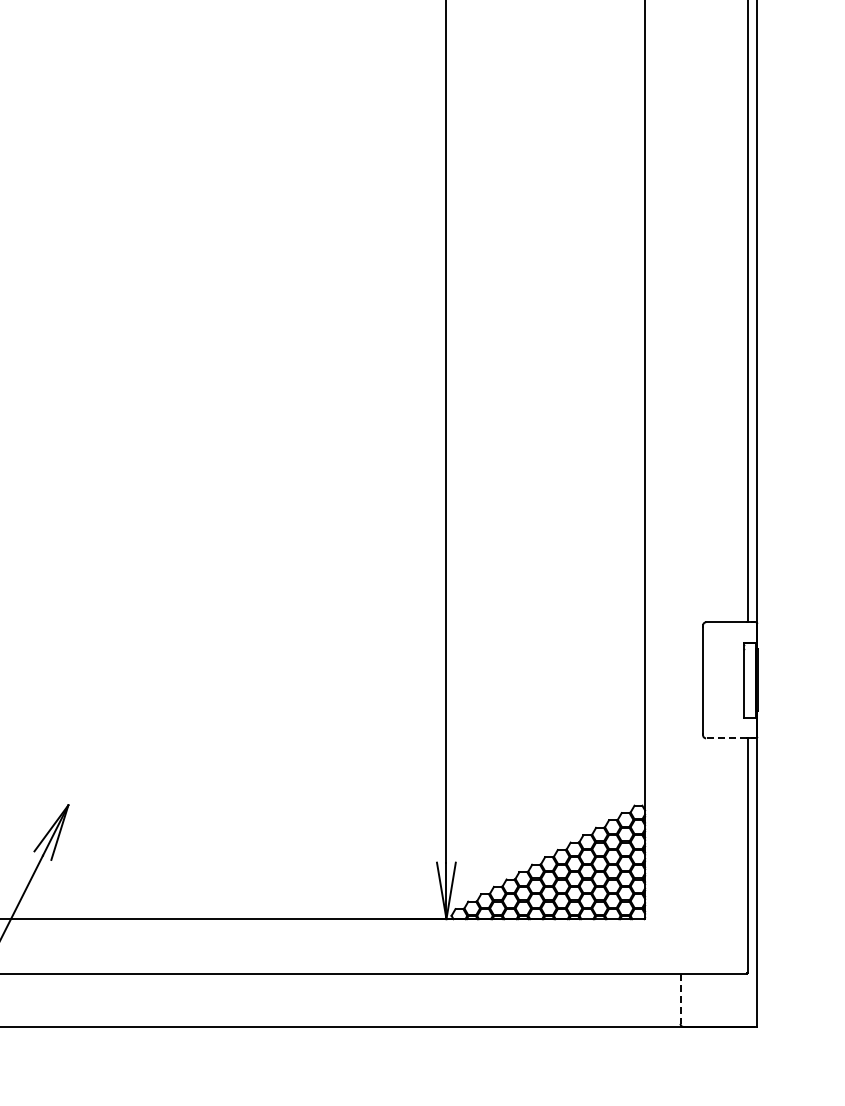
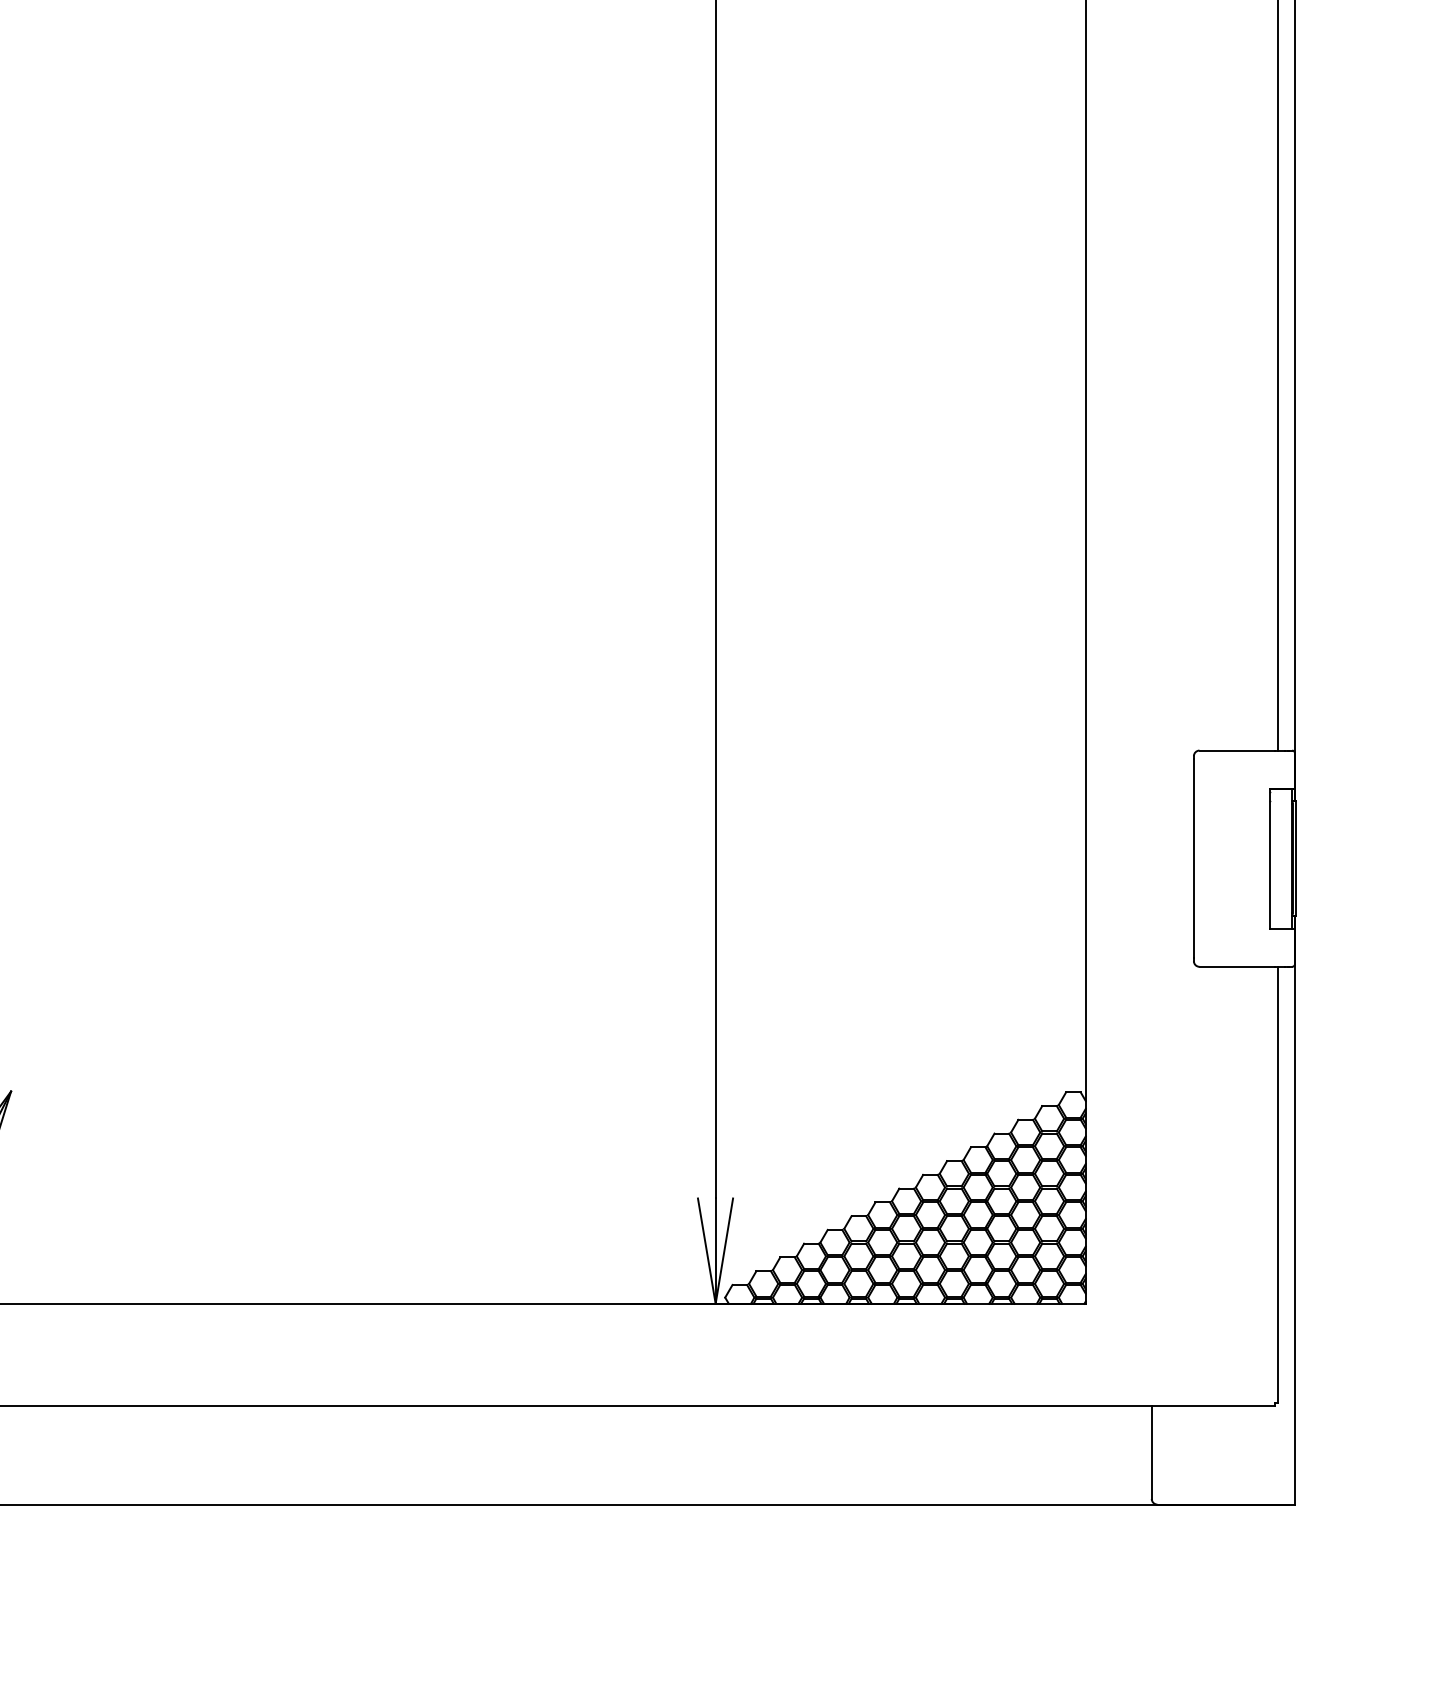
line: (725, 738) -> (1235, 967), dashed -> solid
line: (680, 999) -> (1151, 1453), dashed -> solid

